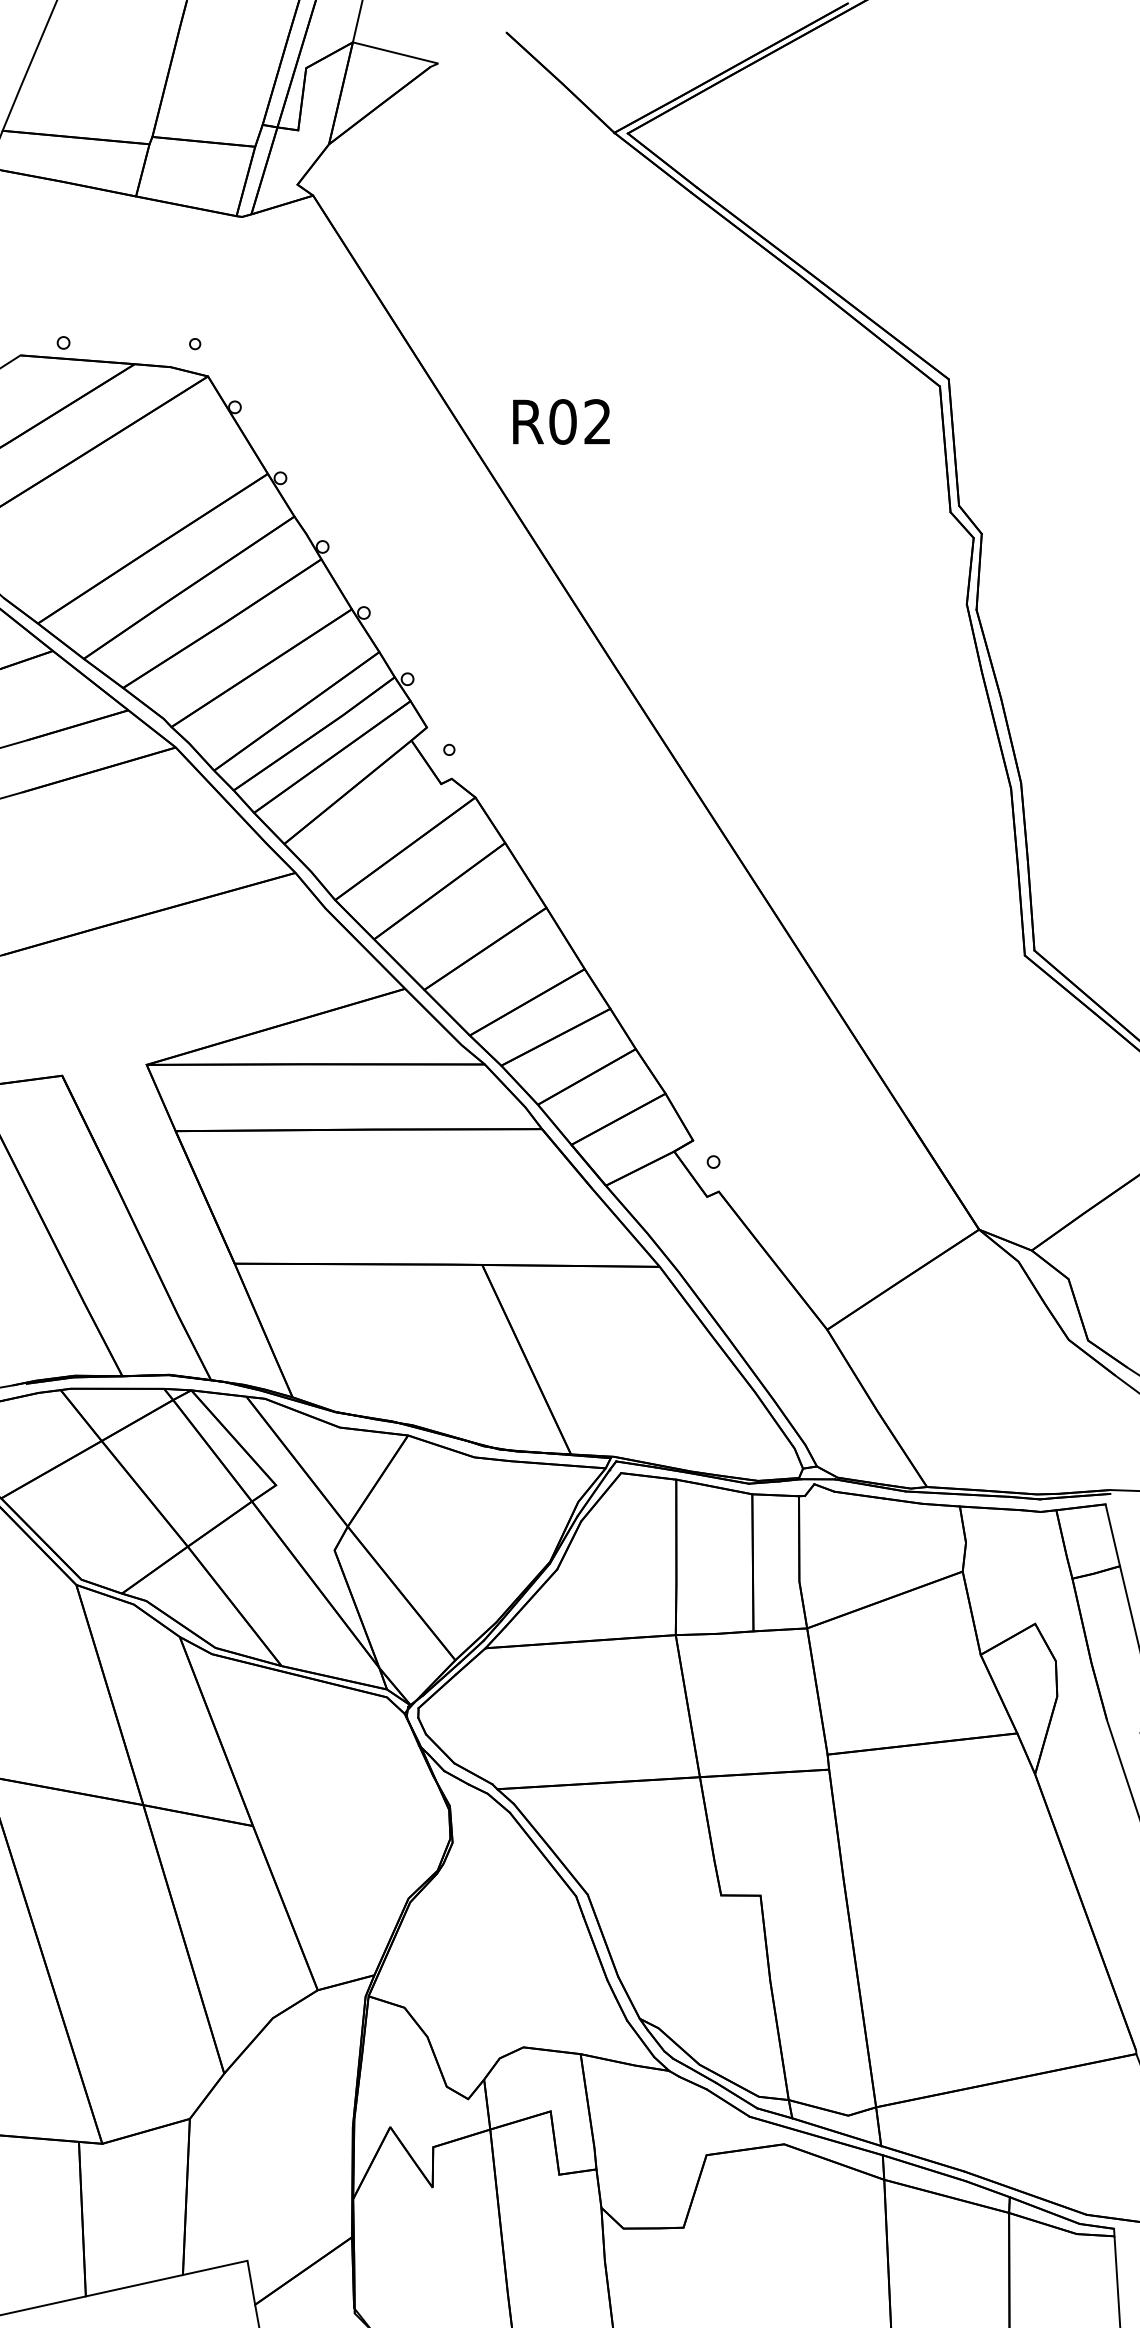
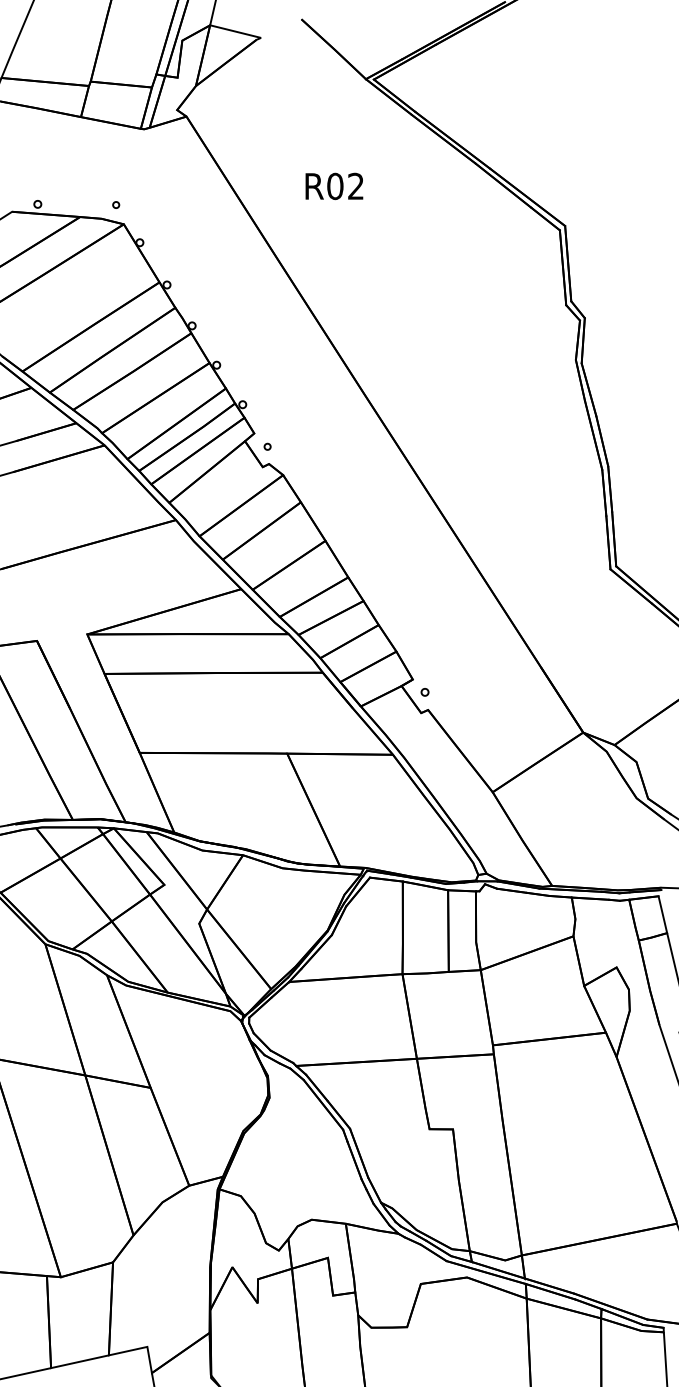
text: (561, 422) -> (334, 186), moved

